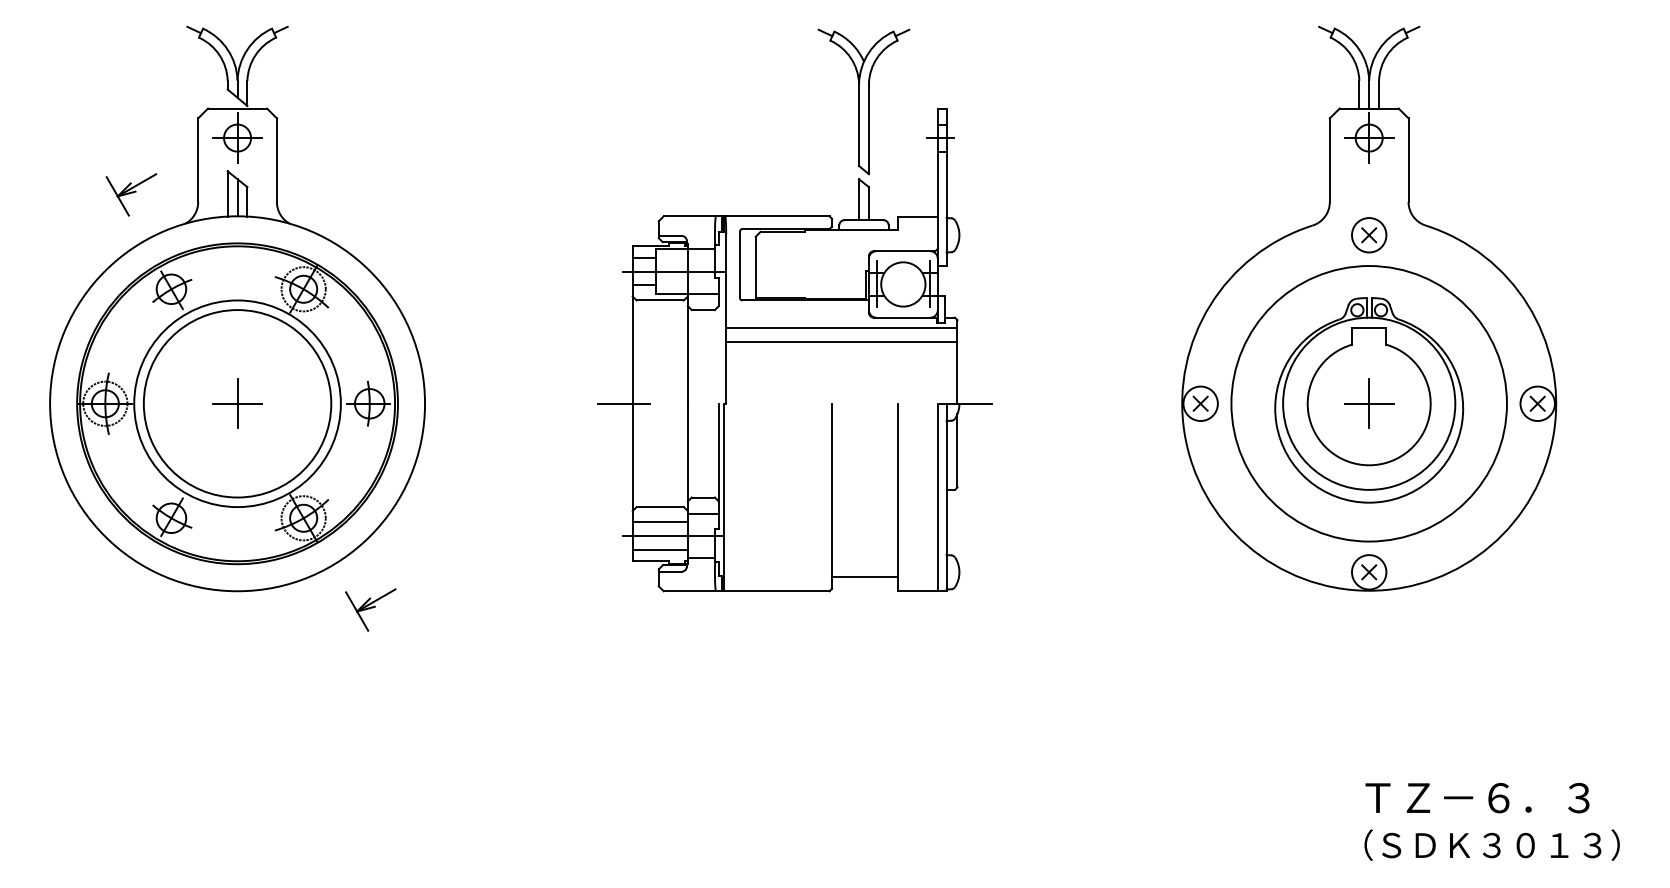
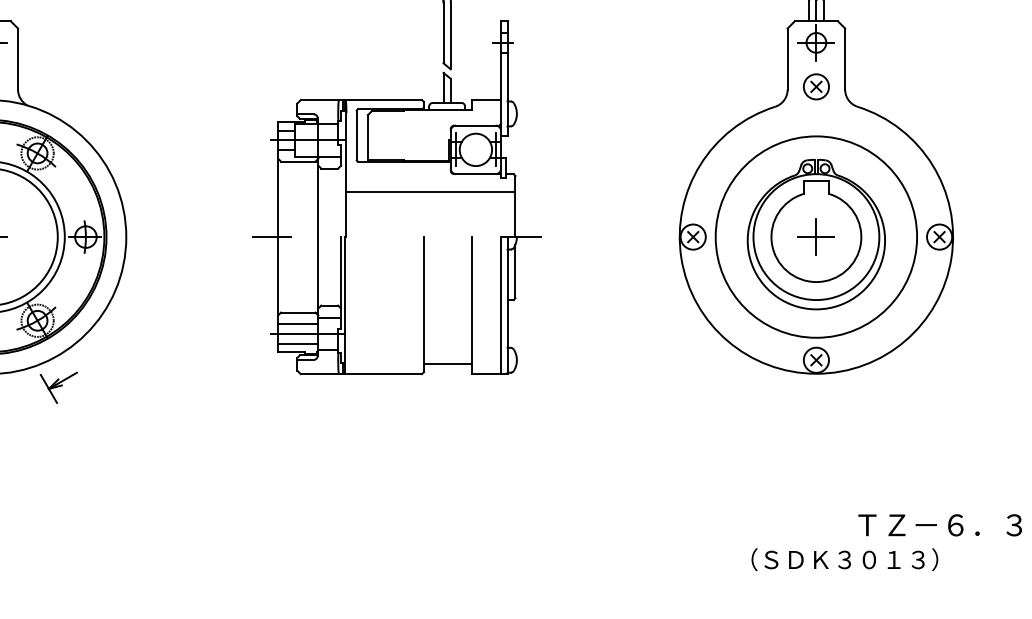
part: (1369, 235) -> (816, 87), moved
line: (841, 327) -> (430, 181), removed
part: (370, 609) -> (58, 387), moved
text: (1477, 797) -> (940, 524), moved
text: (1491, 844) -> (844, 559), moved

